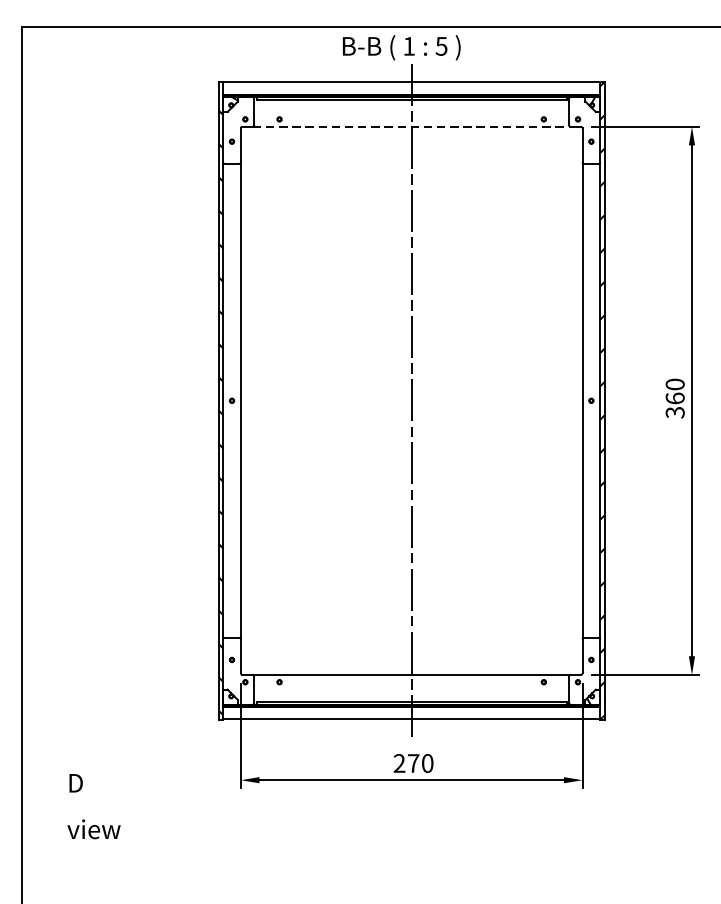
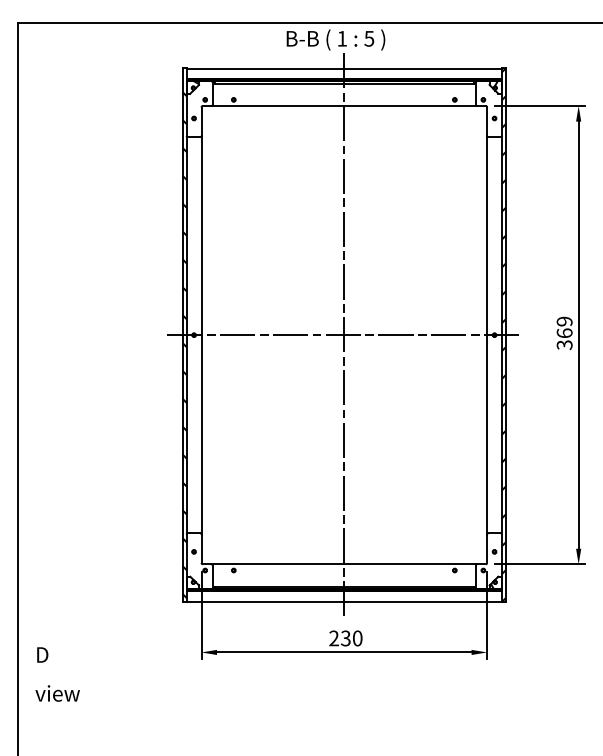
line: (411, 127) -> (344, 106), dashed -> solid
text: (675, 384) -> (564, 321), 360 -> 369
line: (411, 401) -> (344, 335), added
text: (413, 763) -> (345, 638), 270 -> 230
text: (93, 806) -> (57, 674), moved

